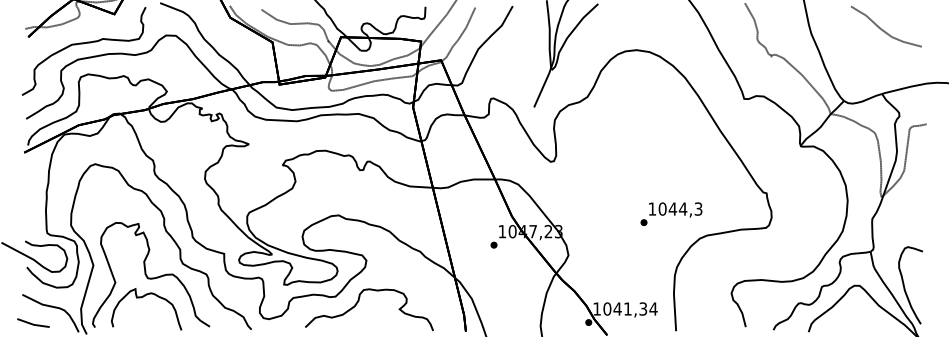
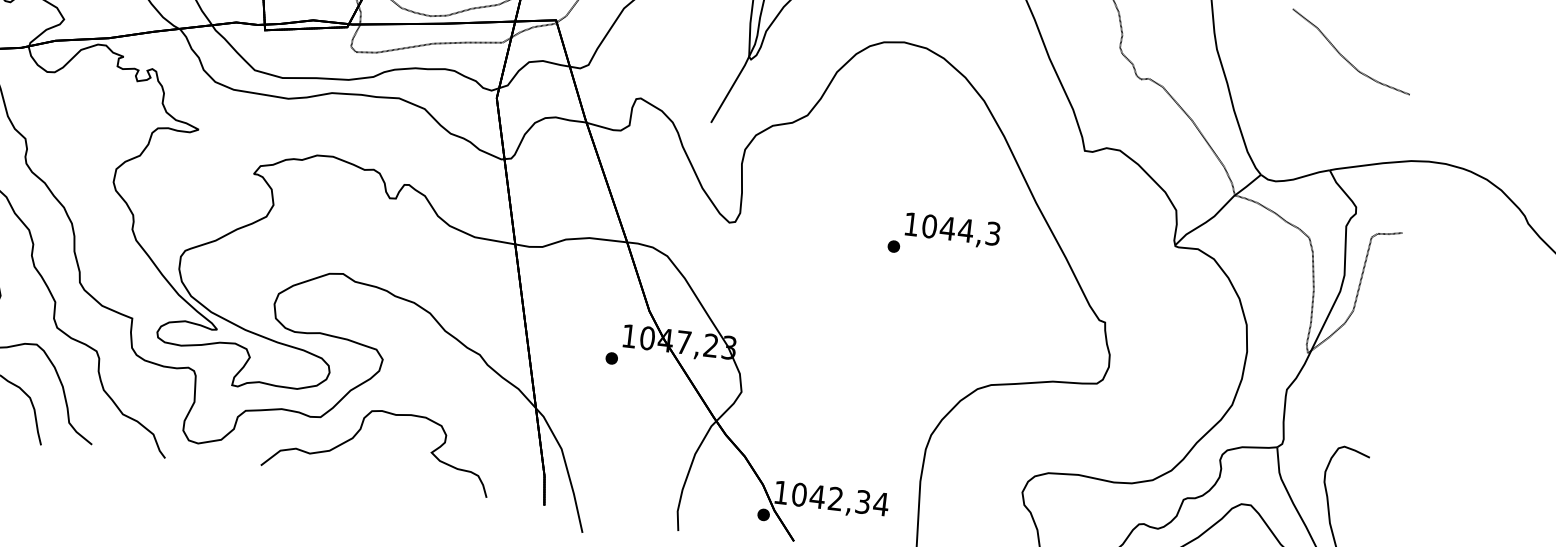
text: (671, 213) -> (944, 236), moved
text: (627, 308) -> (835, 497), 1041,34 -> 1042,34

